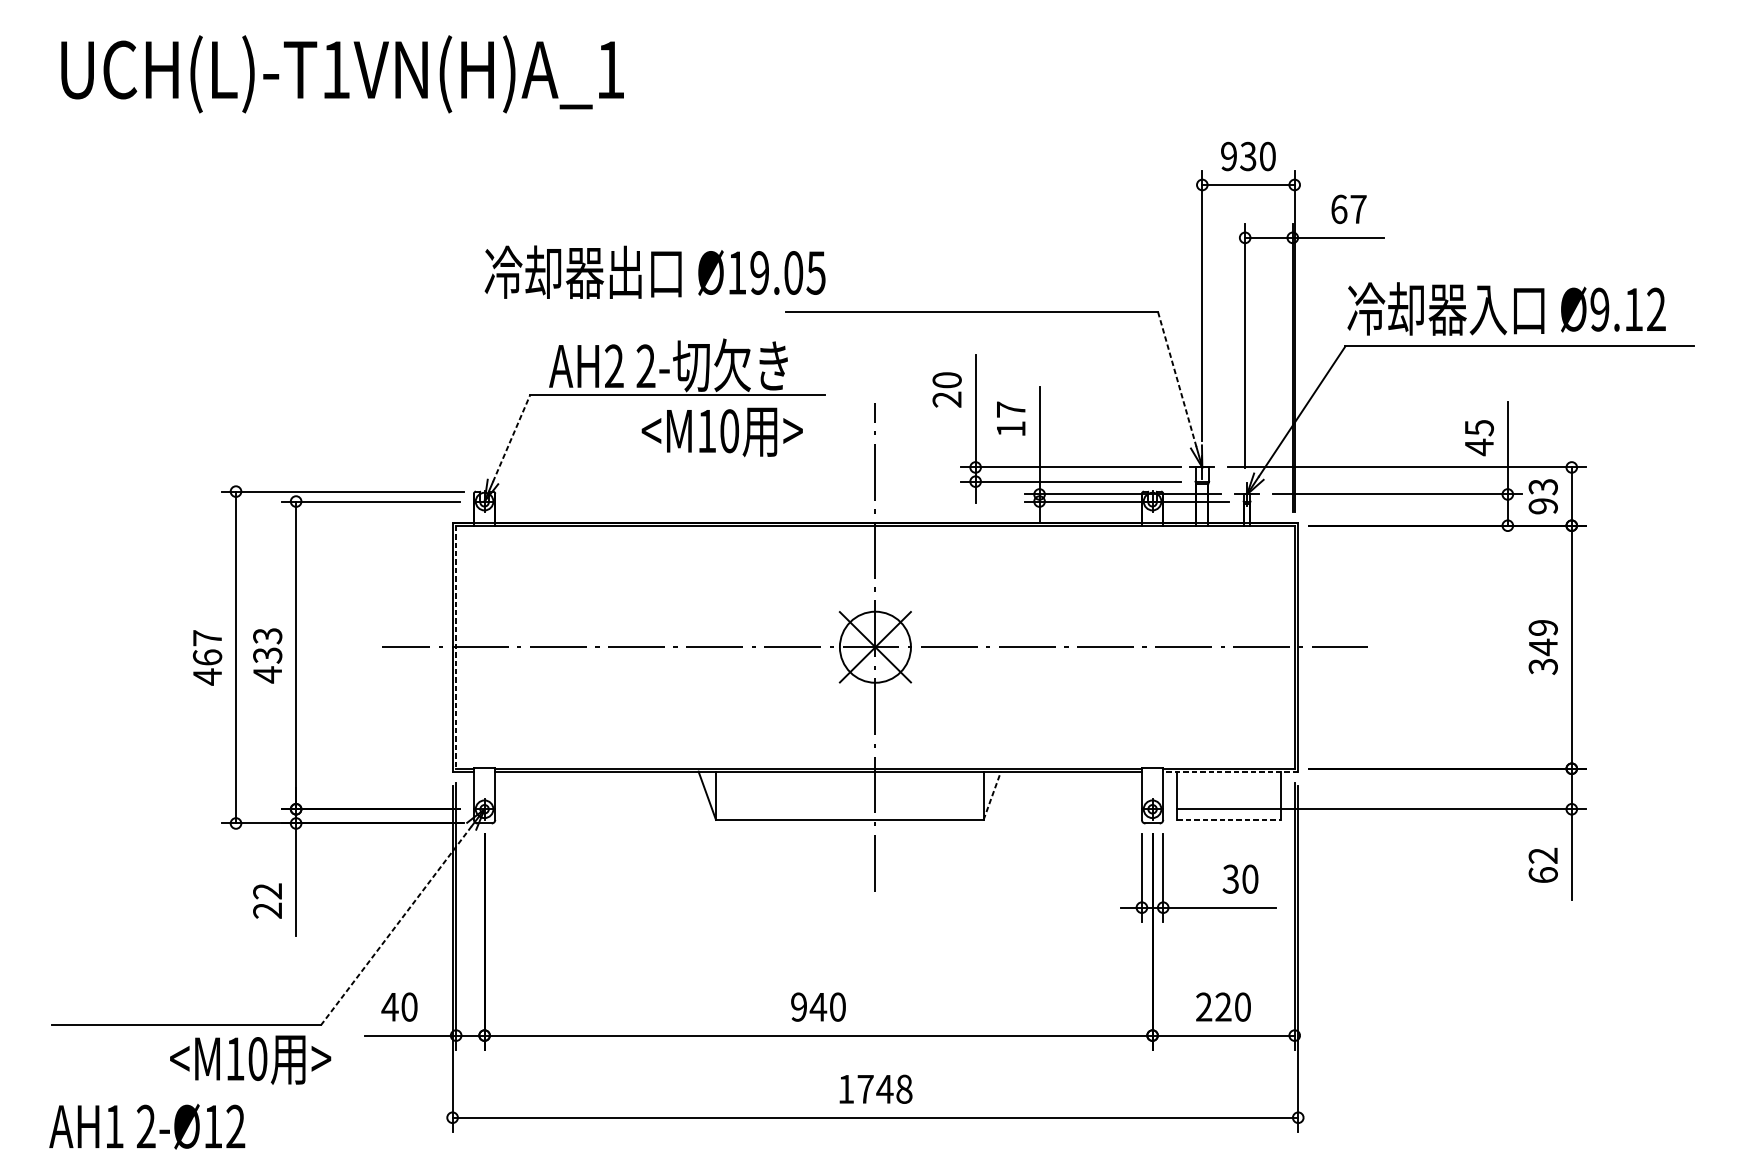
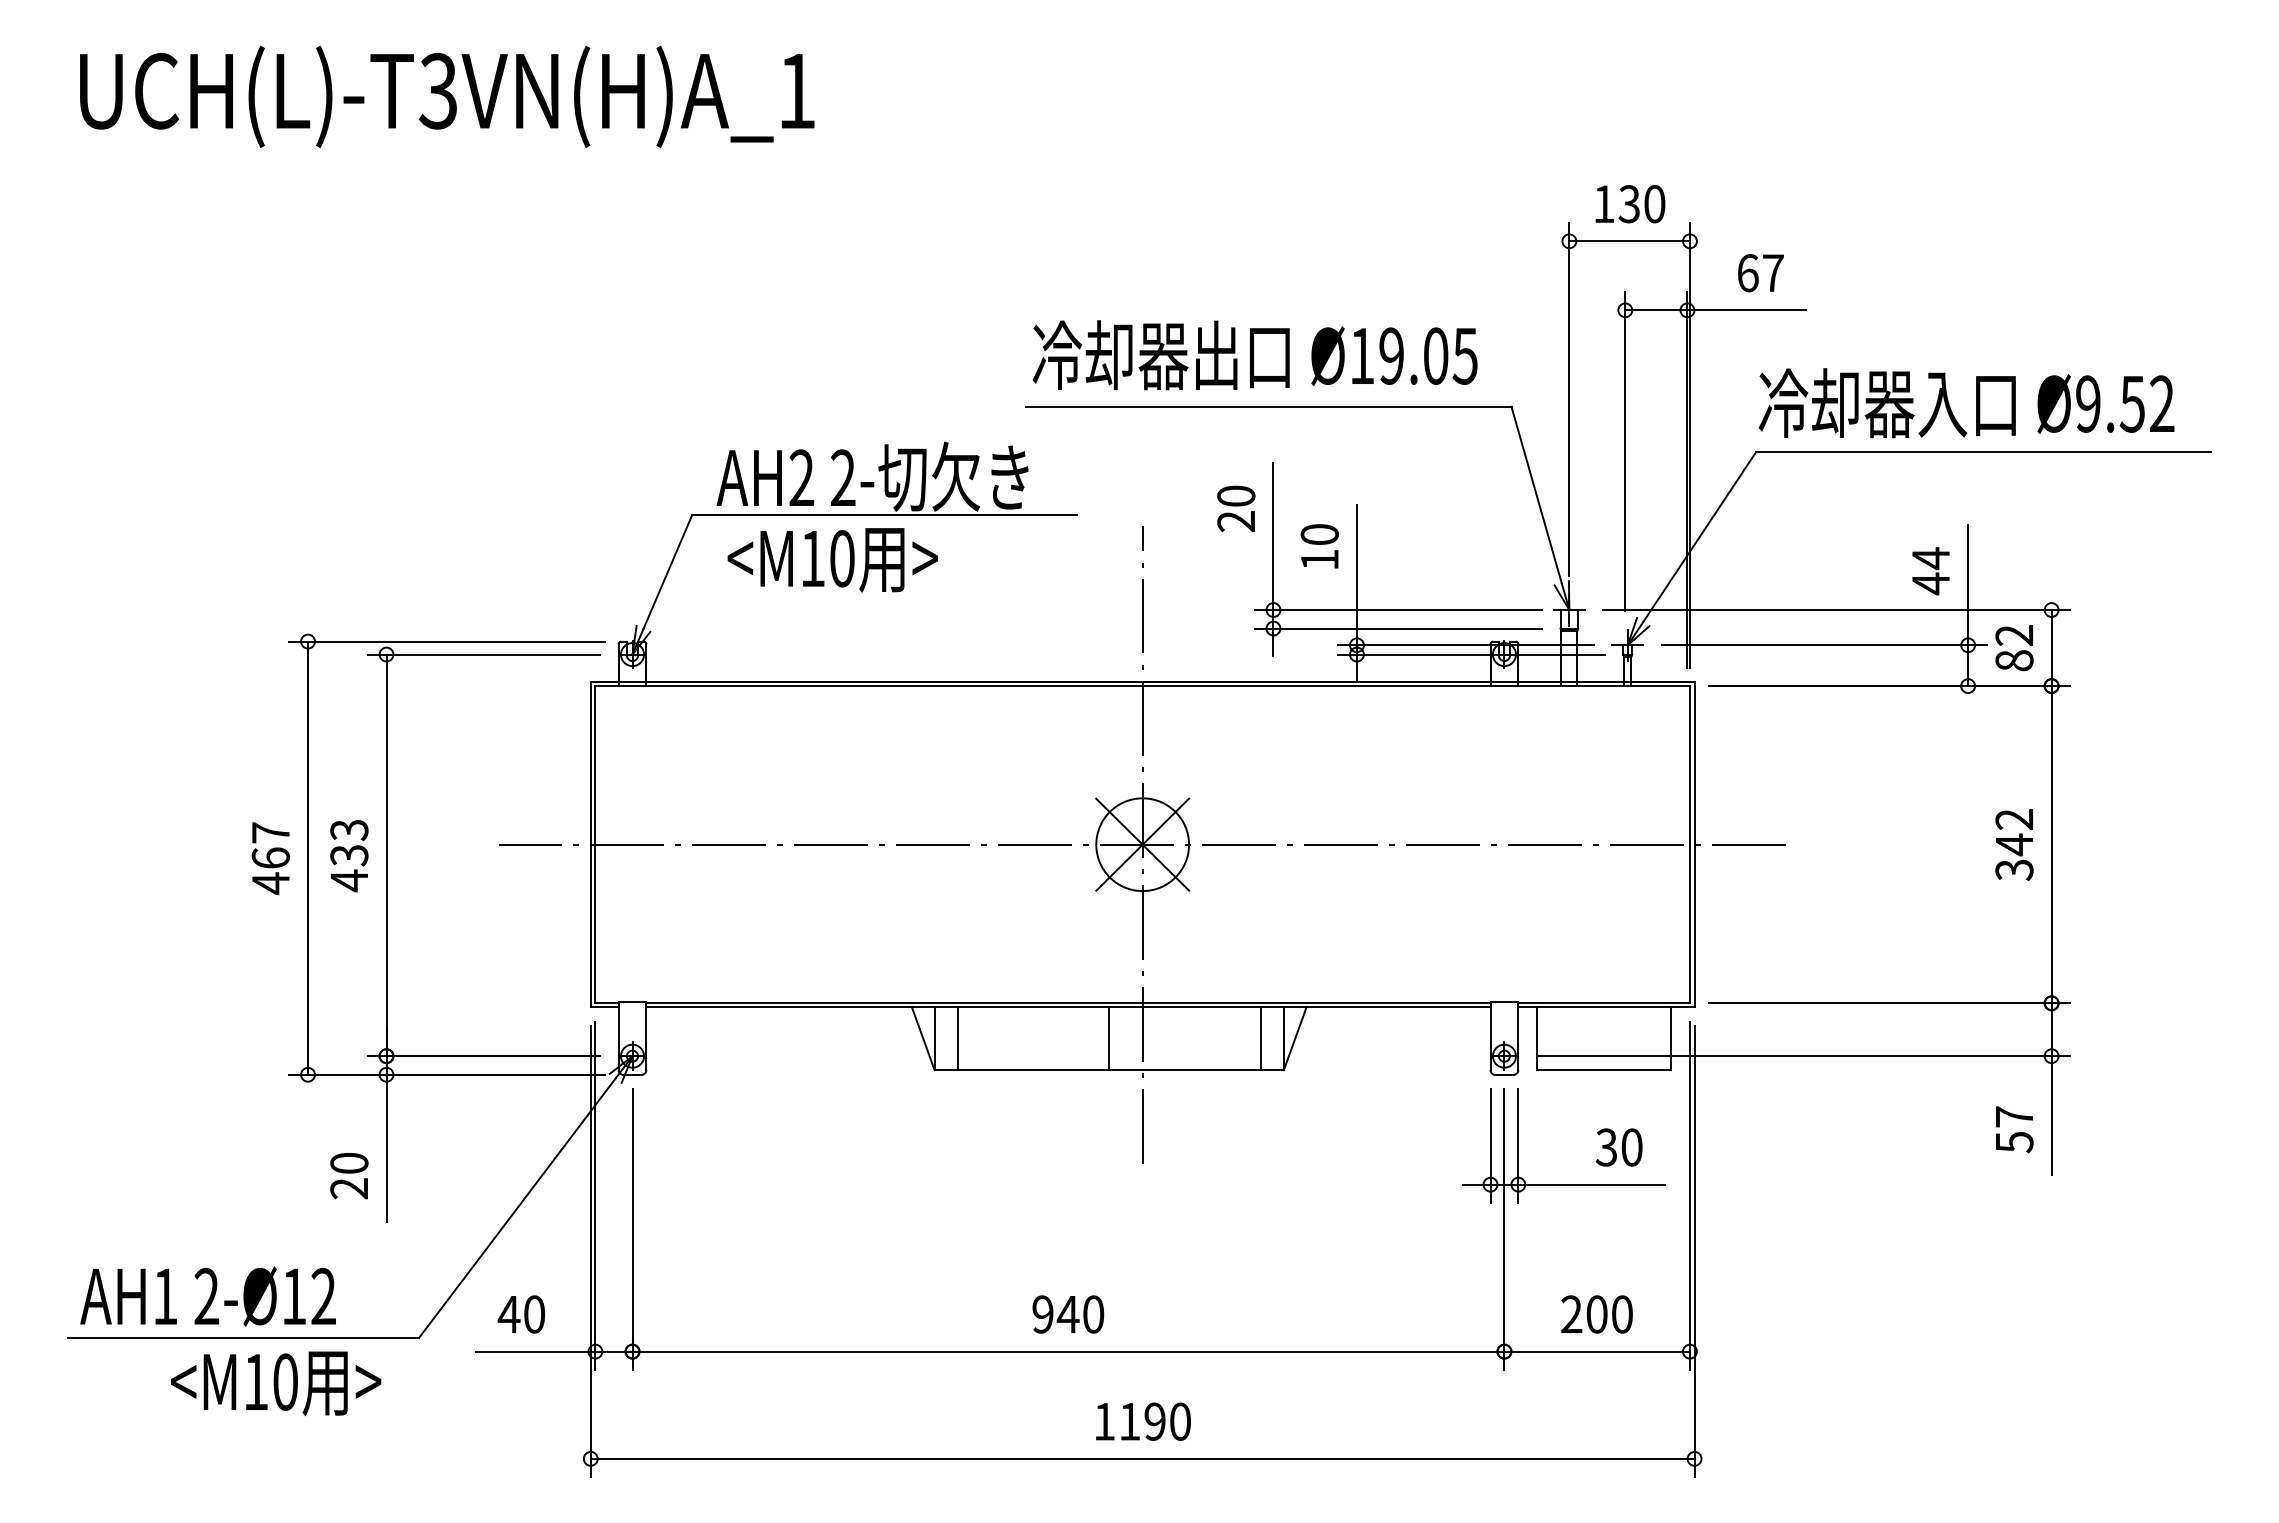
text: (335, 69) -> (437, 90), UCH(L)-T1VN(H)A_1 -> UCH(L)-T3VN(H)A_1
text: (1228, 156) -> (1603, 204), 930 -> 130
text: (654, 272) -> (1254, 355), moved
text: (1632, 310) -> (2131, 404), Ø9.12 -> Ø9.52
line: (1177, 379) -> (1536, 495), dashed -> solid
text: (1010, 409) -> (1319, 534), 17 -> 10
text: (1479, 427) -> (1931, 558), 45 -> 44
text: (722, 432) -> (832, 560), moved
line: (511, 438) -> (667, 572), dashed -> solid
text: (1543, 496) -> (2014, 648), 93 -> 82
text: (1543, 627) -> (2014, 819), 349 -> 342
line: (456, 647) -> (595, 844), dashed -> solid
line: (1230, 771) -> (1605, 1007), dashed -> solid
line: (733, 795) -> (957, 1038), added
line: (850, 795) -> (1109, 1038), added
line: (965, 795) -> (1260, 1038), added
line: (992, 795) -> (1295, 1038), dashed -> solid
line: (1229, 820) -> (1604, 1070), dashed -> solid
text: (1543, 865) -> (2014, 1129), 62 -> 57
text: (267, 891) -> (349, 1163), 22 -> 20
line: (396, 925) -> (517, 1208), dashed -> solid
text: (1223, 1007) -> (1596, 1314), 220 -> 200
text: (250, 1060) -> (276, 1383), moved
text: (885, 1089) -> (1155, 1421), 1748 -> 1190
text: (146, 1126) -> (207, 1296), moved

